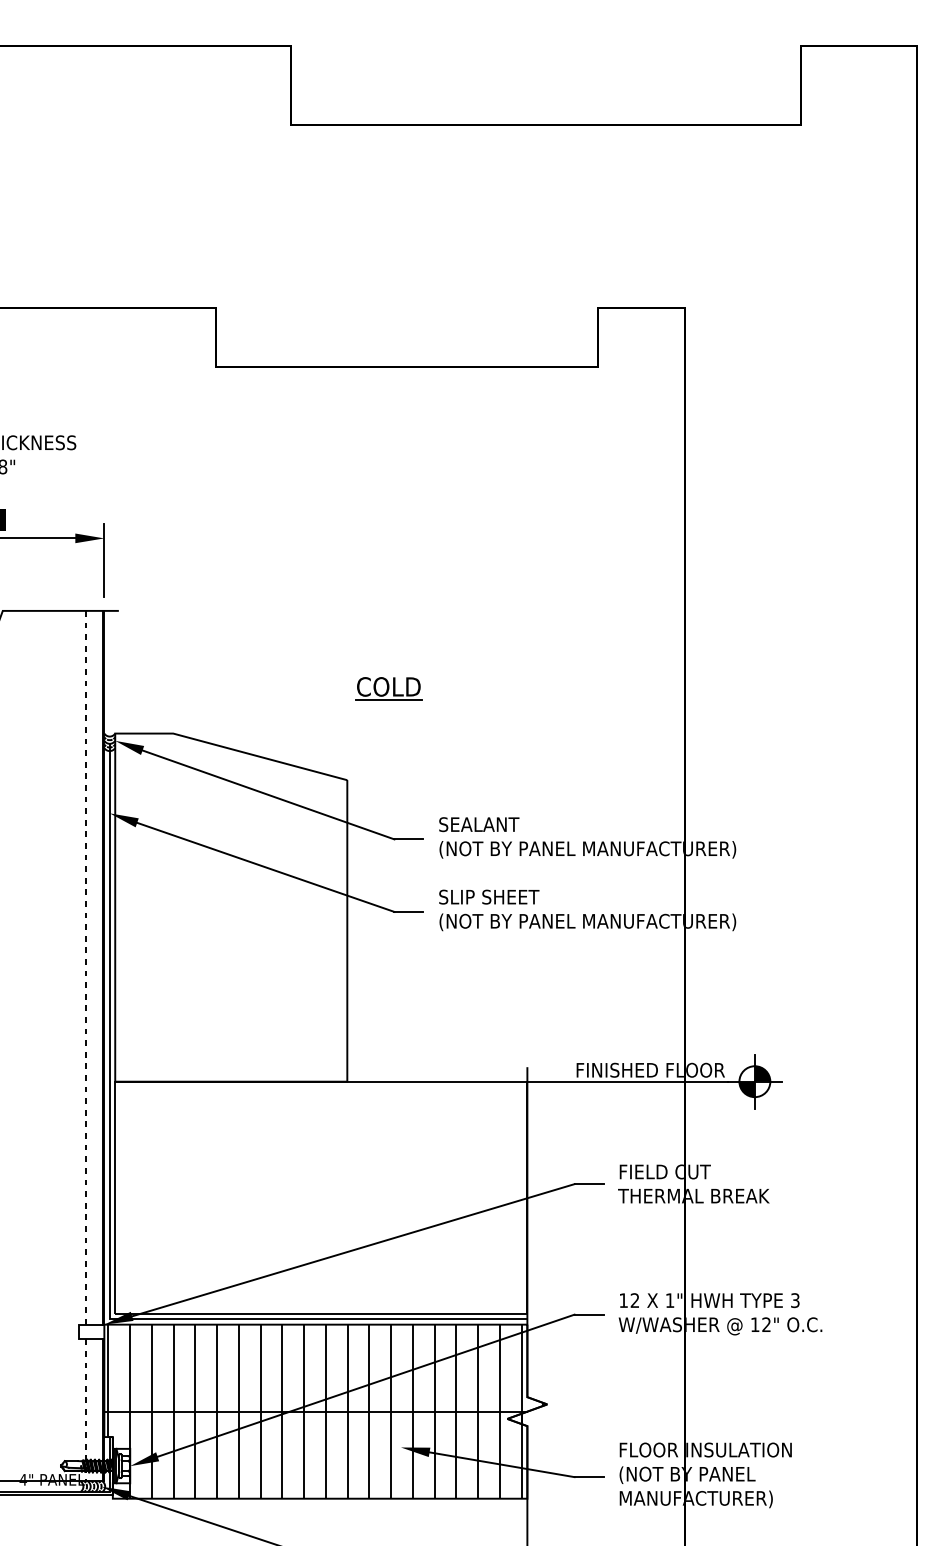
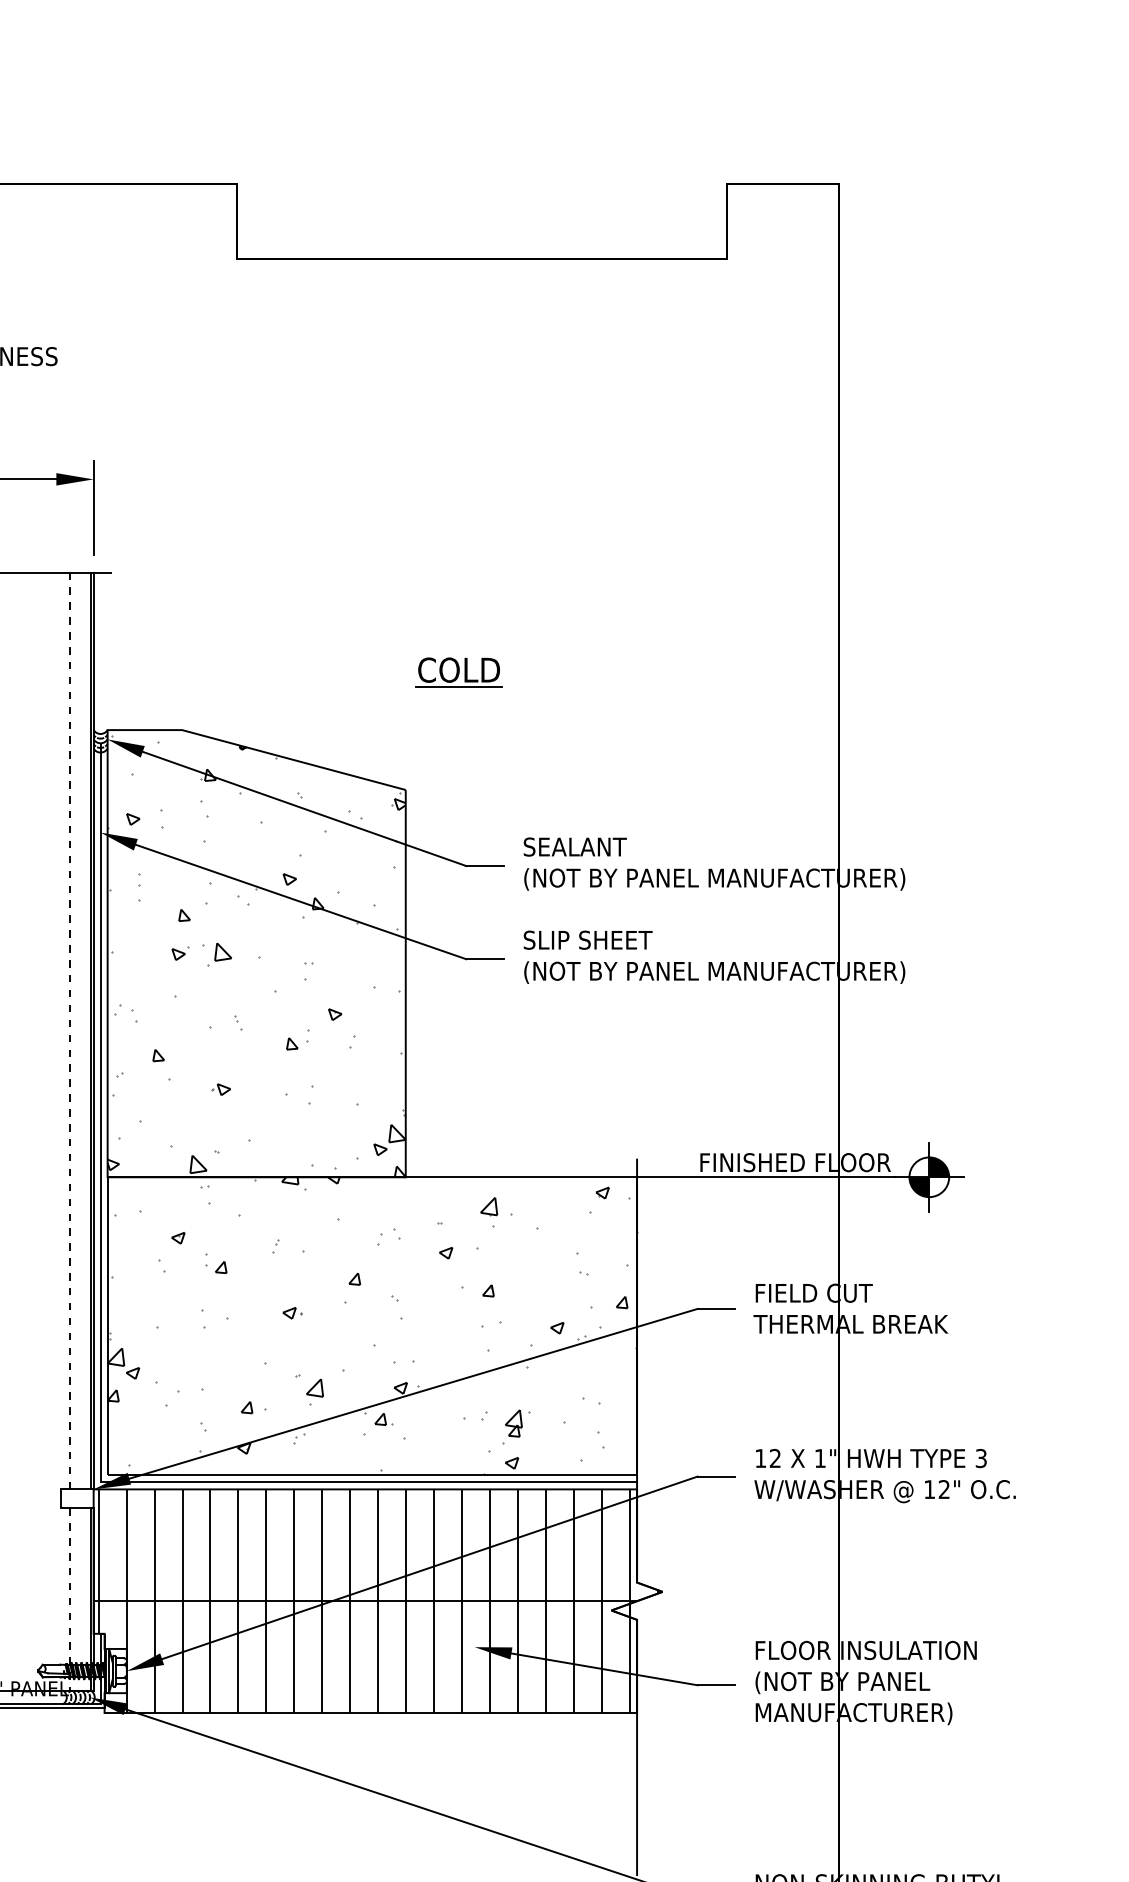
hatch: (231, 909) -> (256, 956), added
hatch: (321, 1196) -> (372, 1324), added

